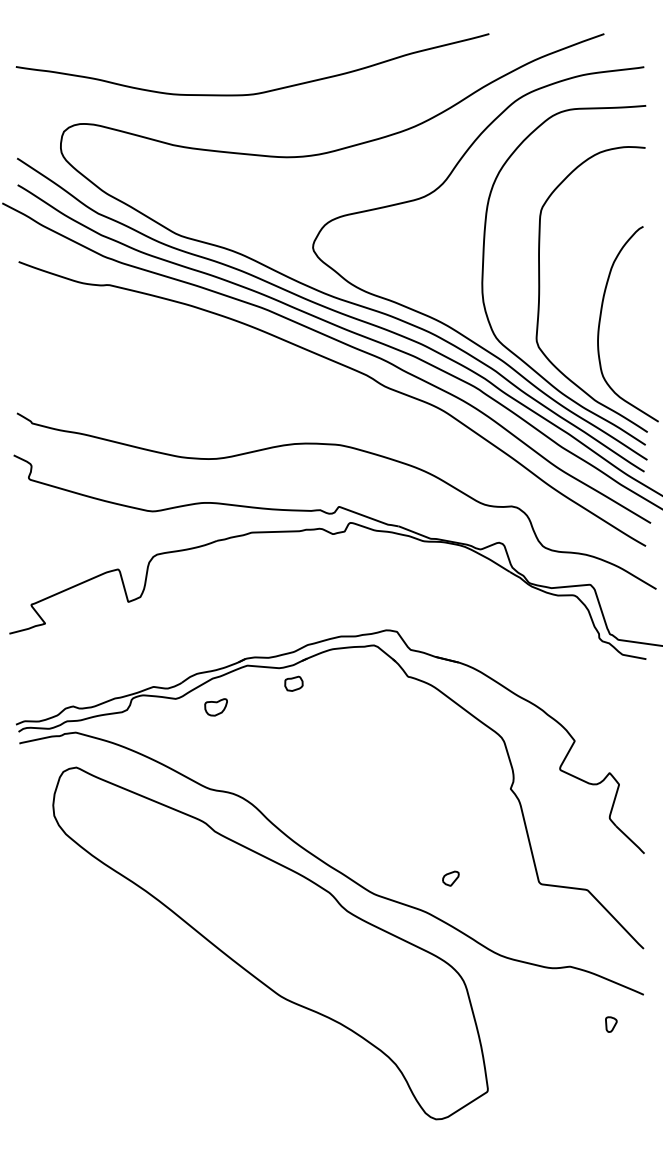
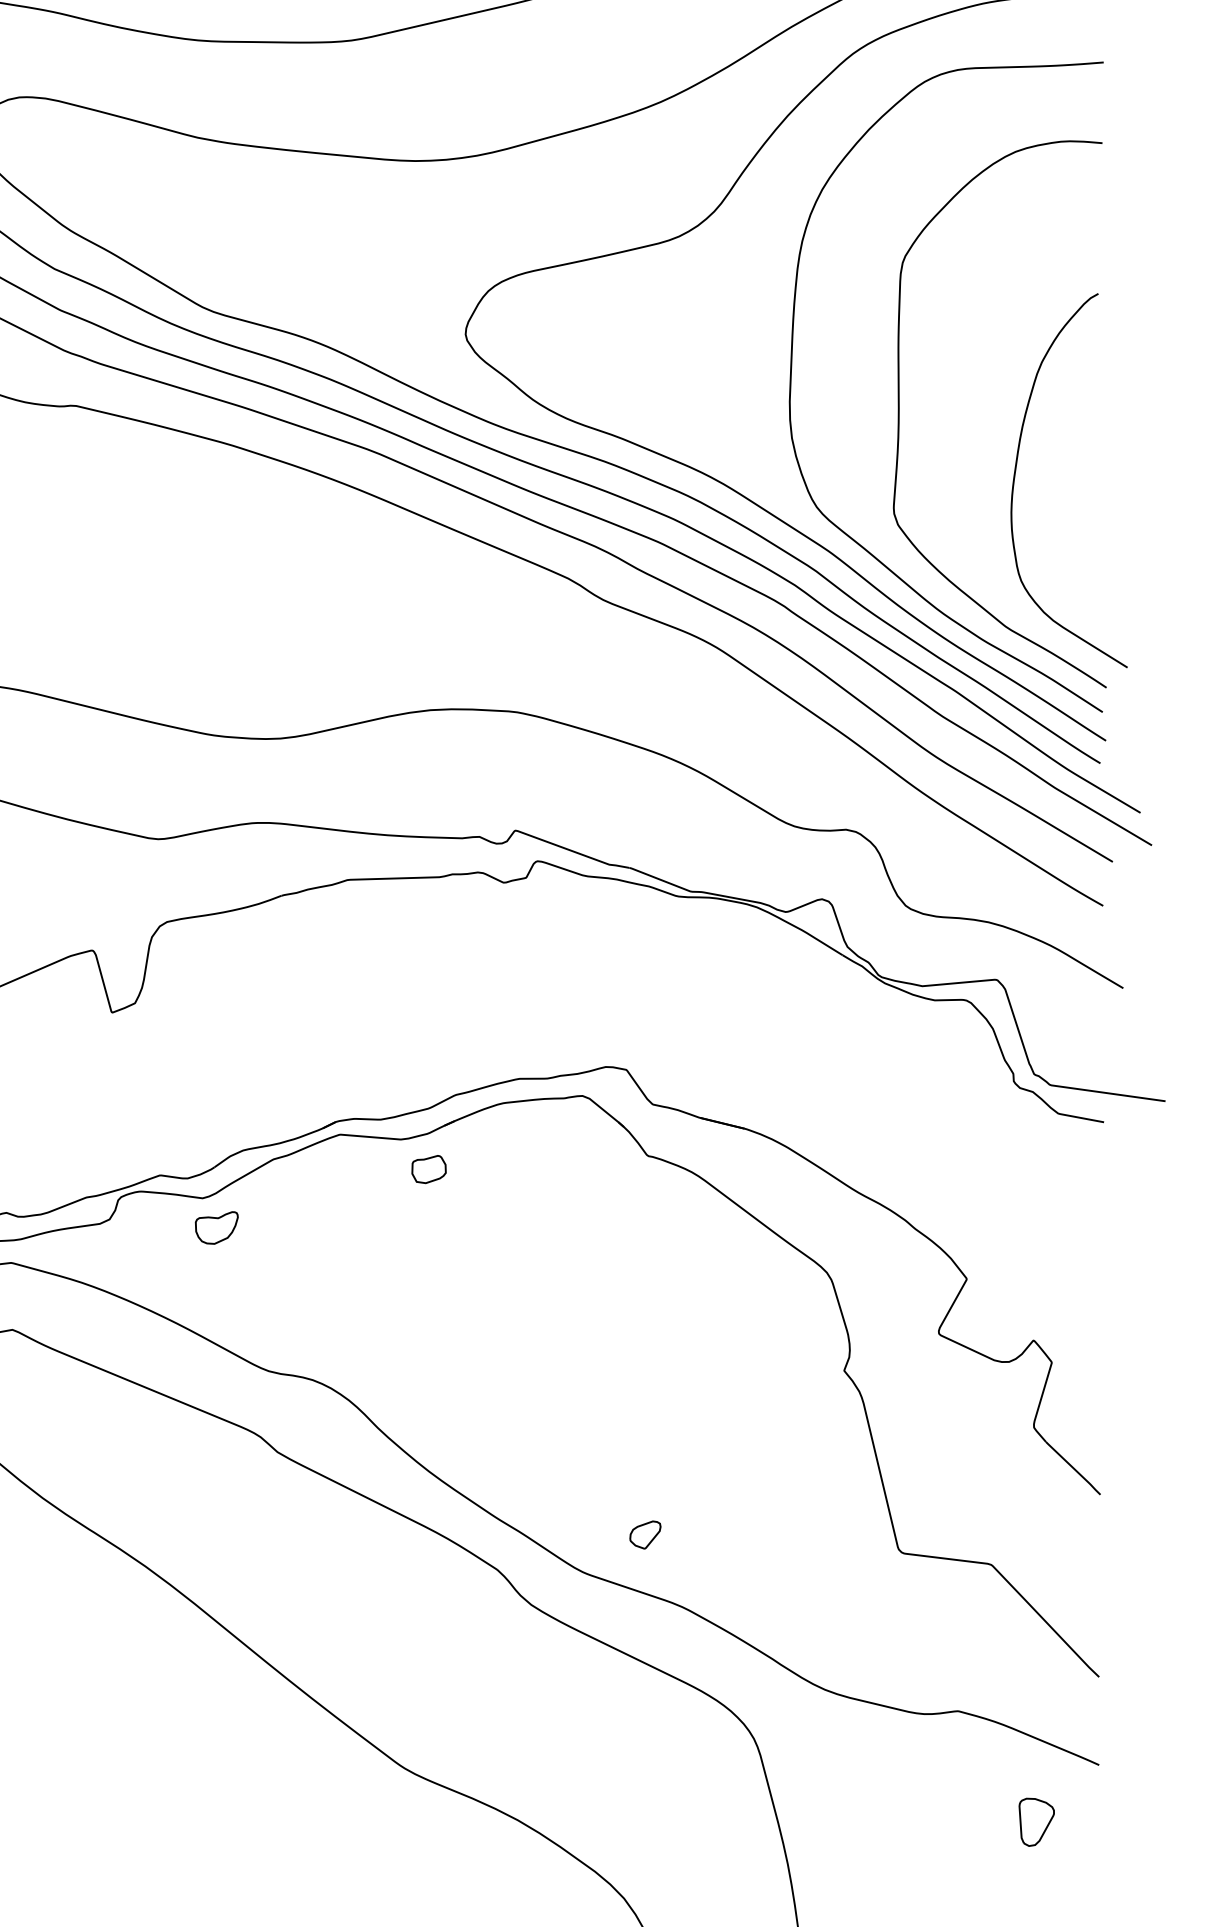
part: (215, 707) -> (215, 1228), moved
part: (450, 878) -> (644, 1534), moved
part: (611, 1024) -> (1037, 1821), size x1.67

